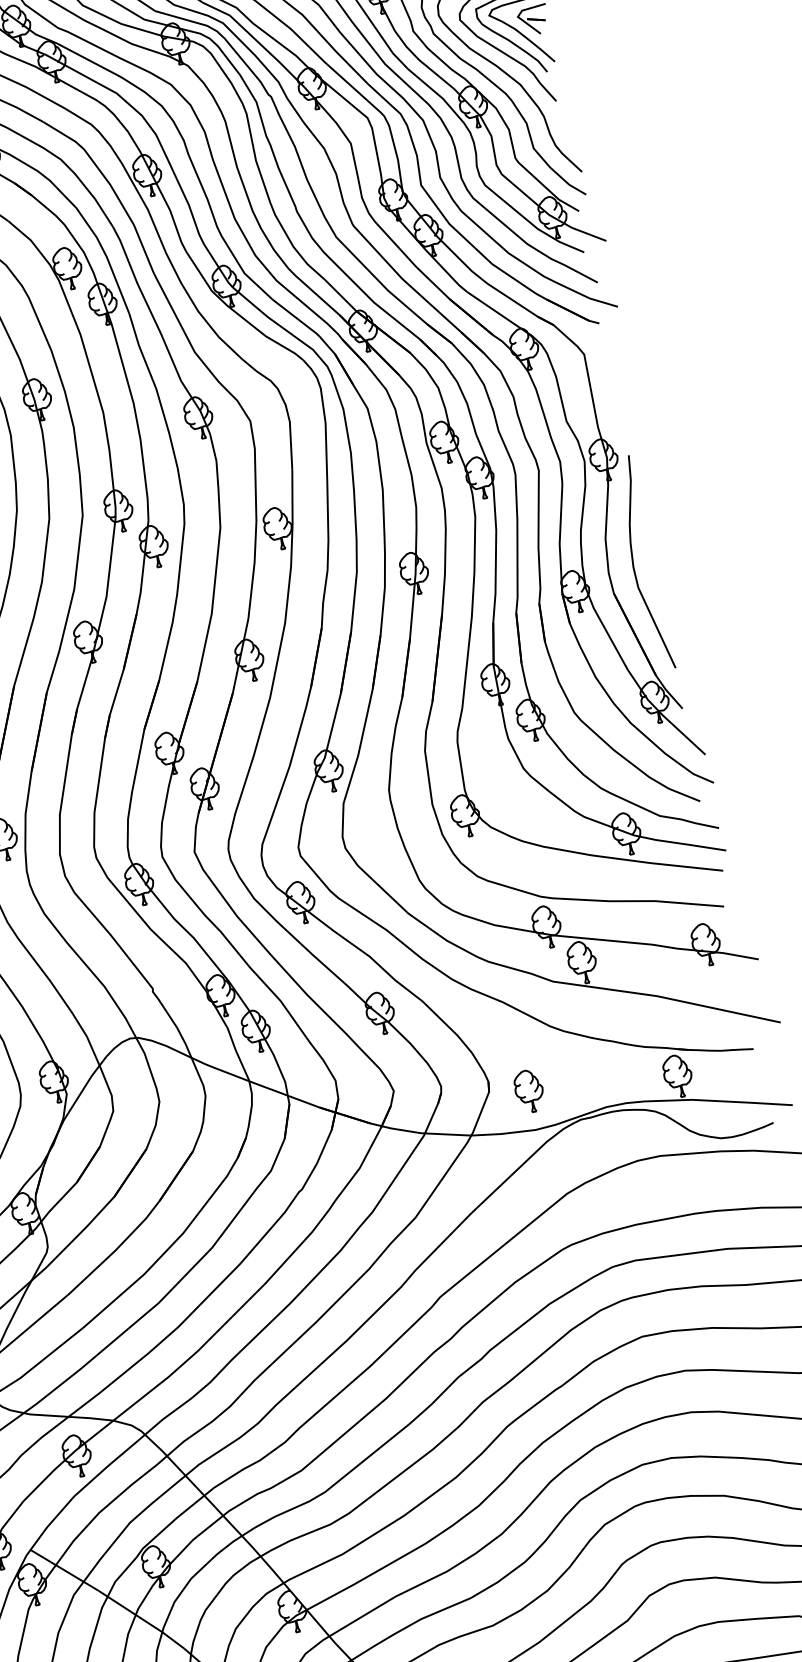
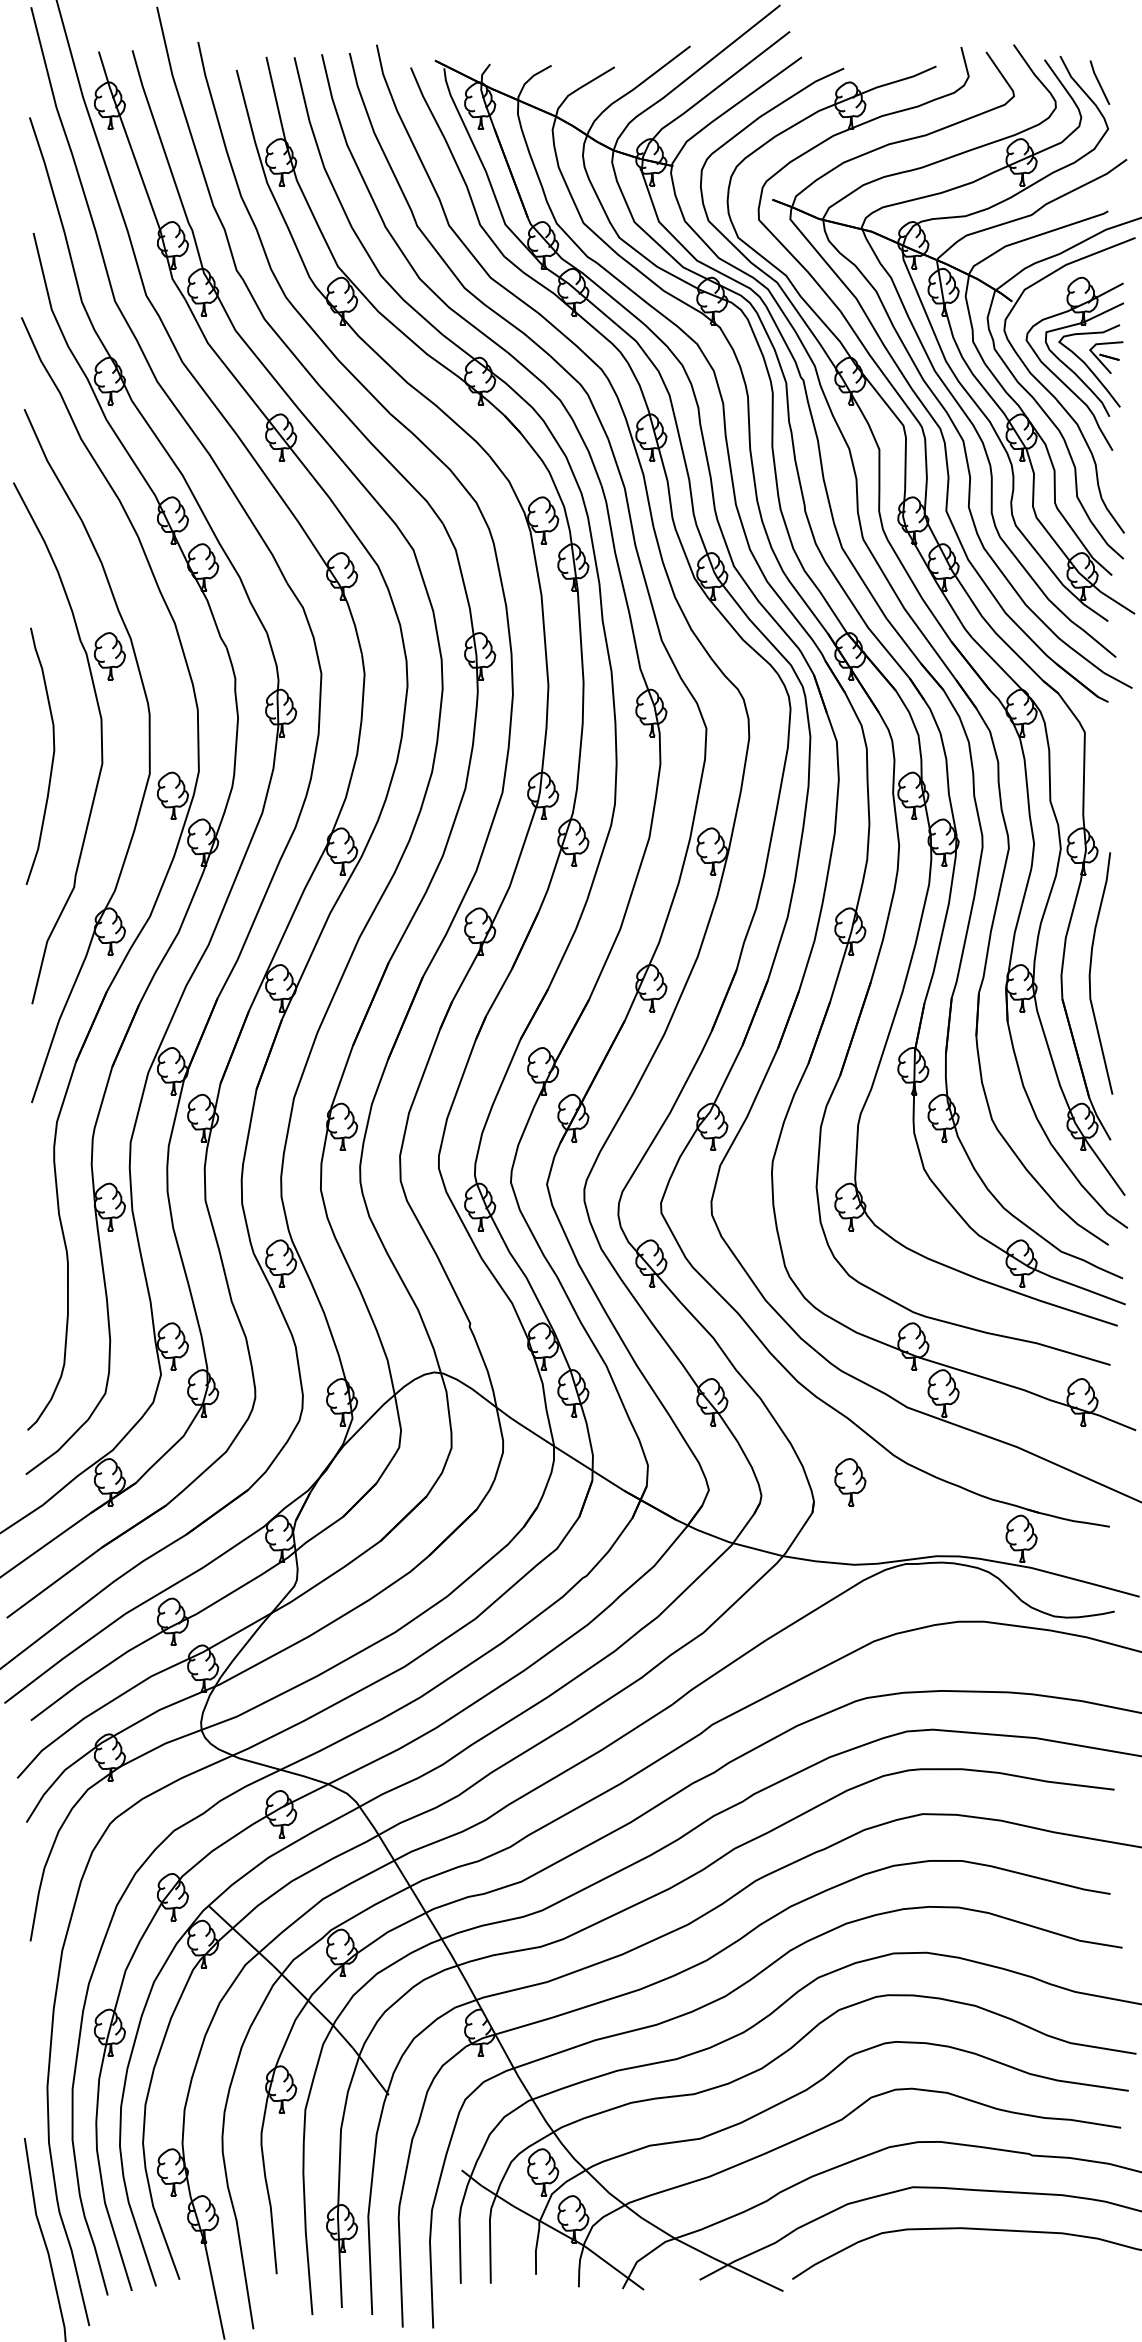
part: (529, 1091) -> (850, 1482), moved

